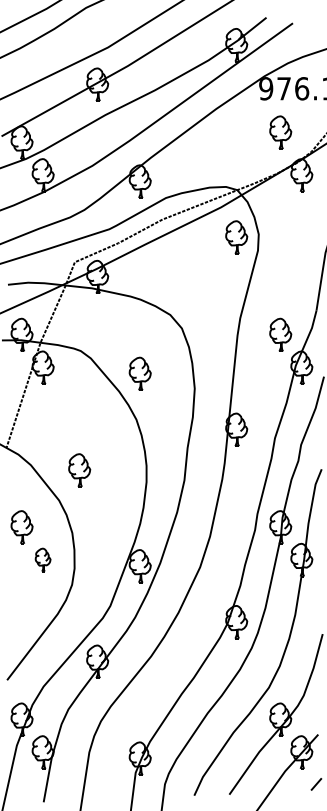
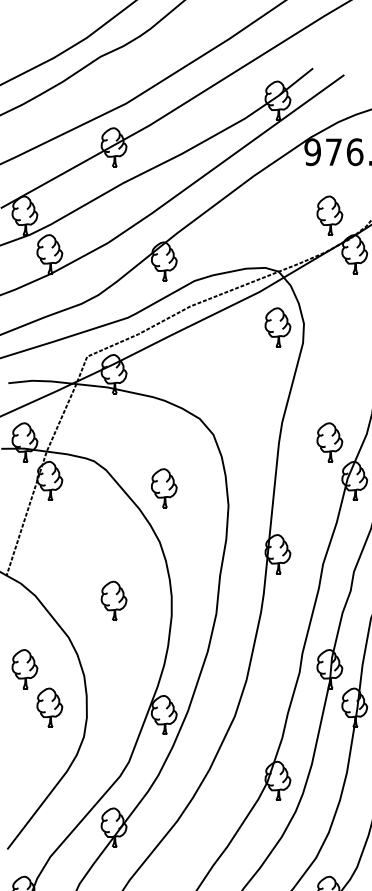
part: (280, 132) -> (329, 215), moved
part: (79, 470) -> (113, 600), moved
part: (42, 559) -> (49, 707), size x1.43

